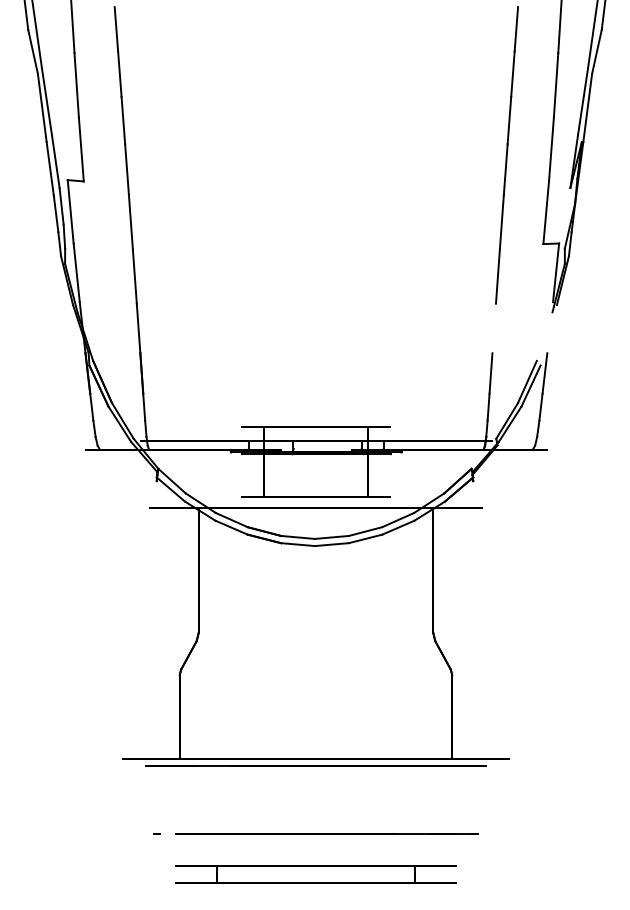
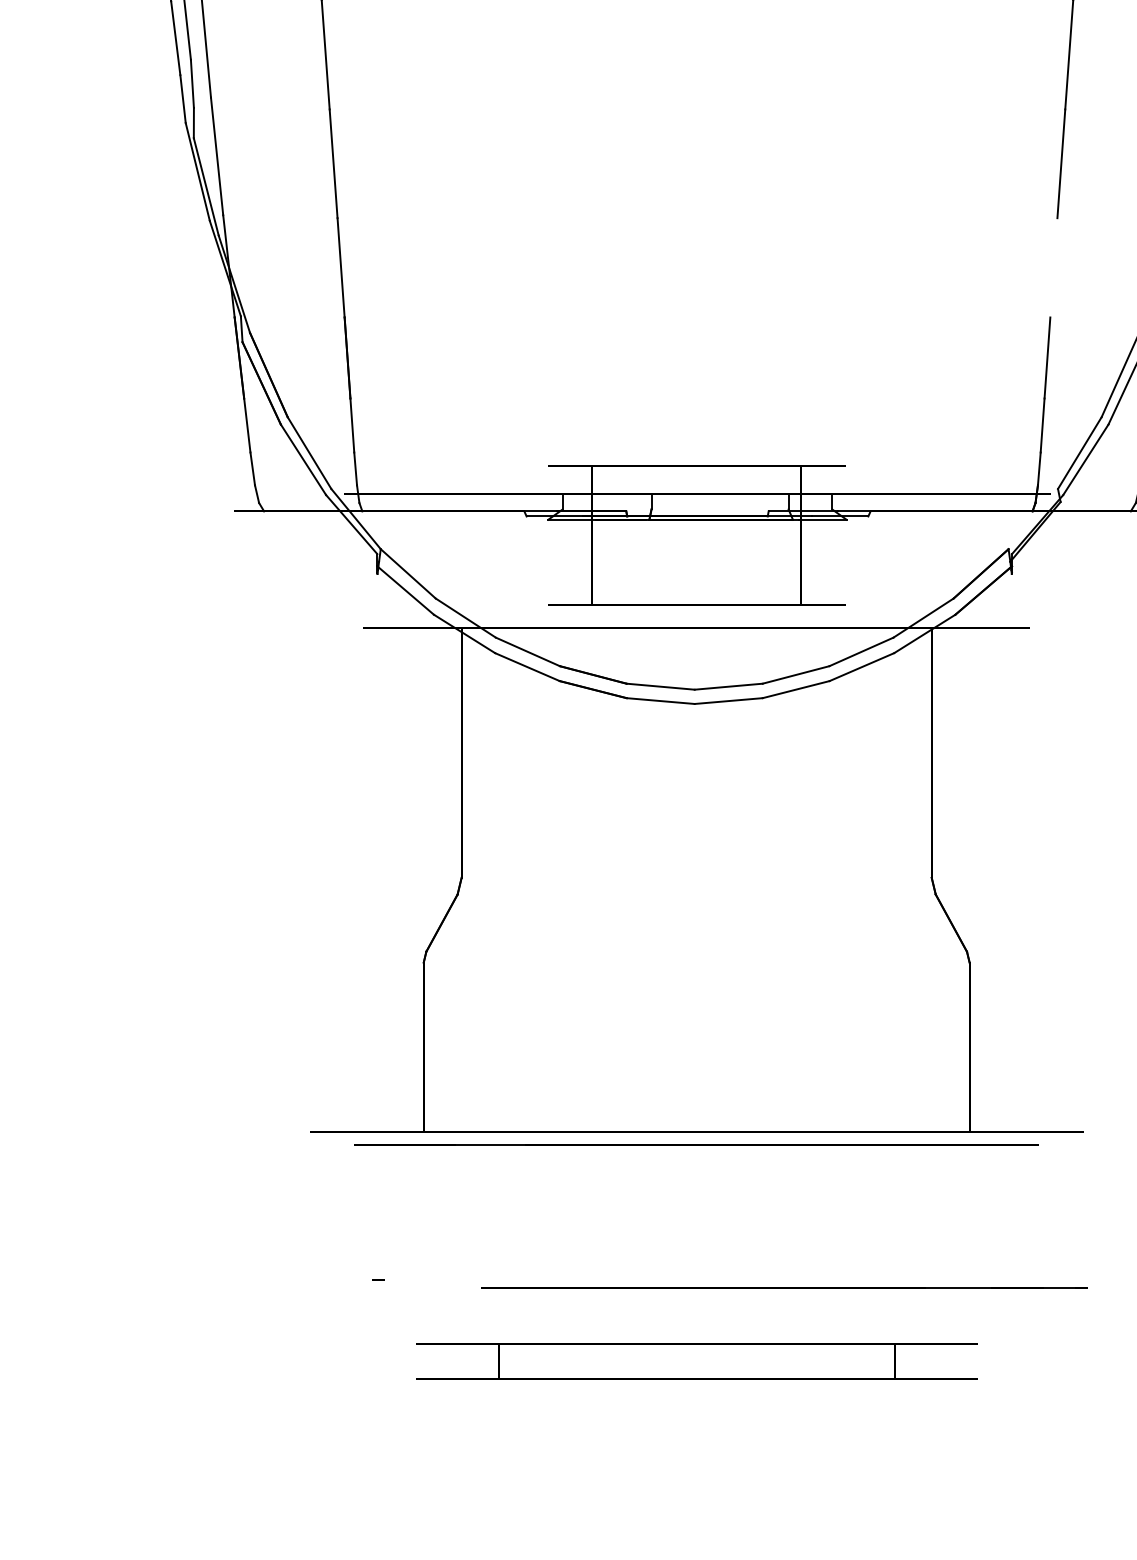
line: (326, 833) -> (783, 1288), moved

